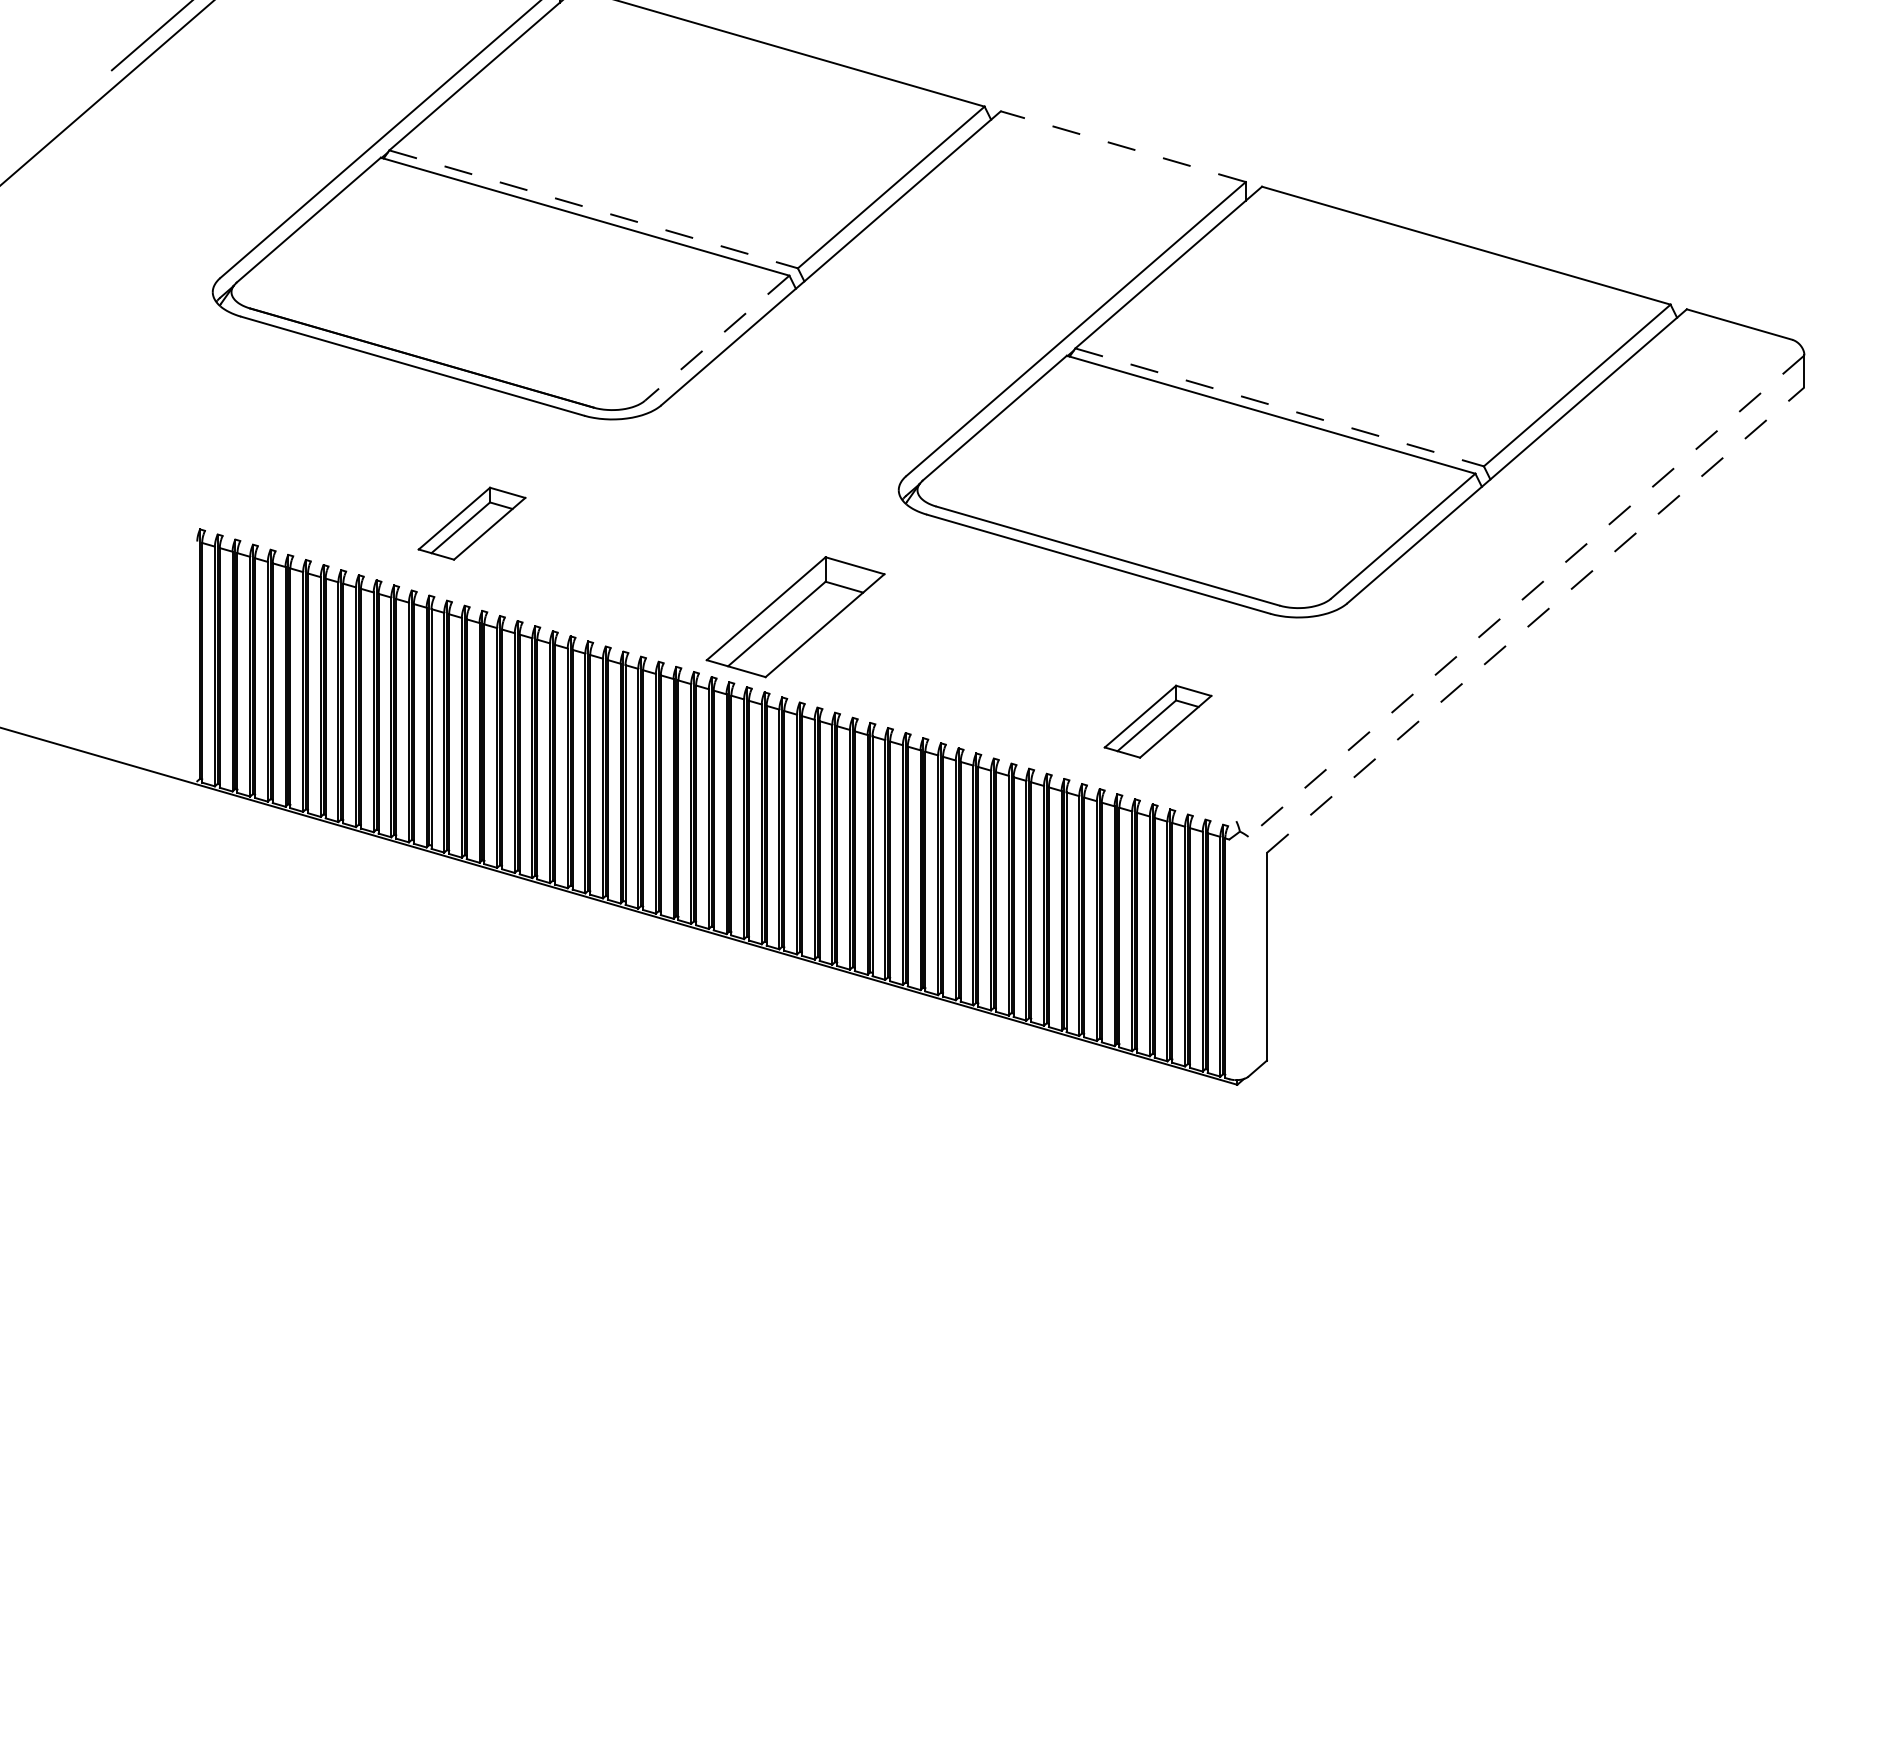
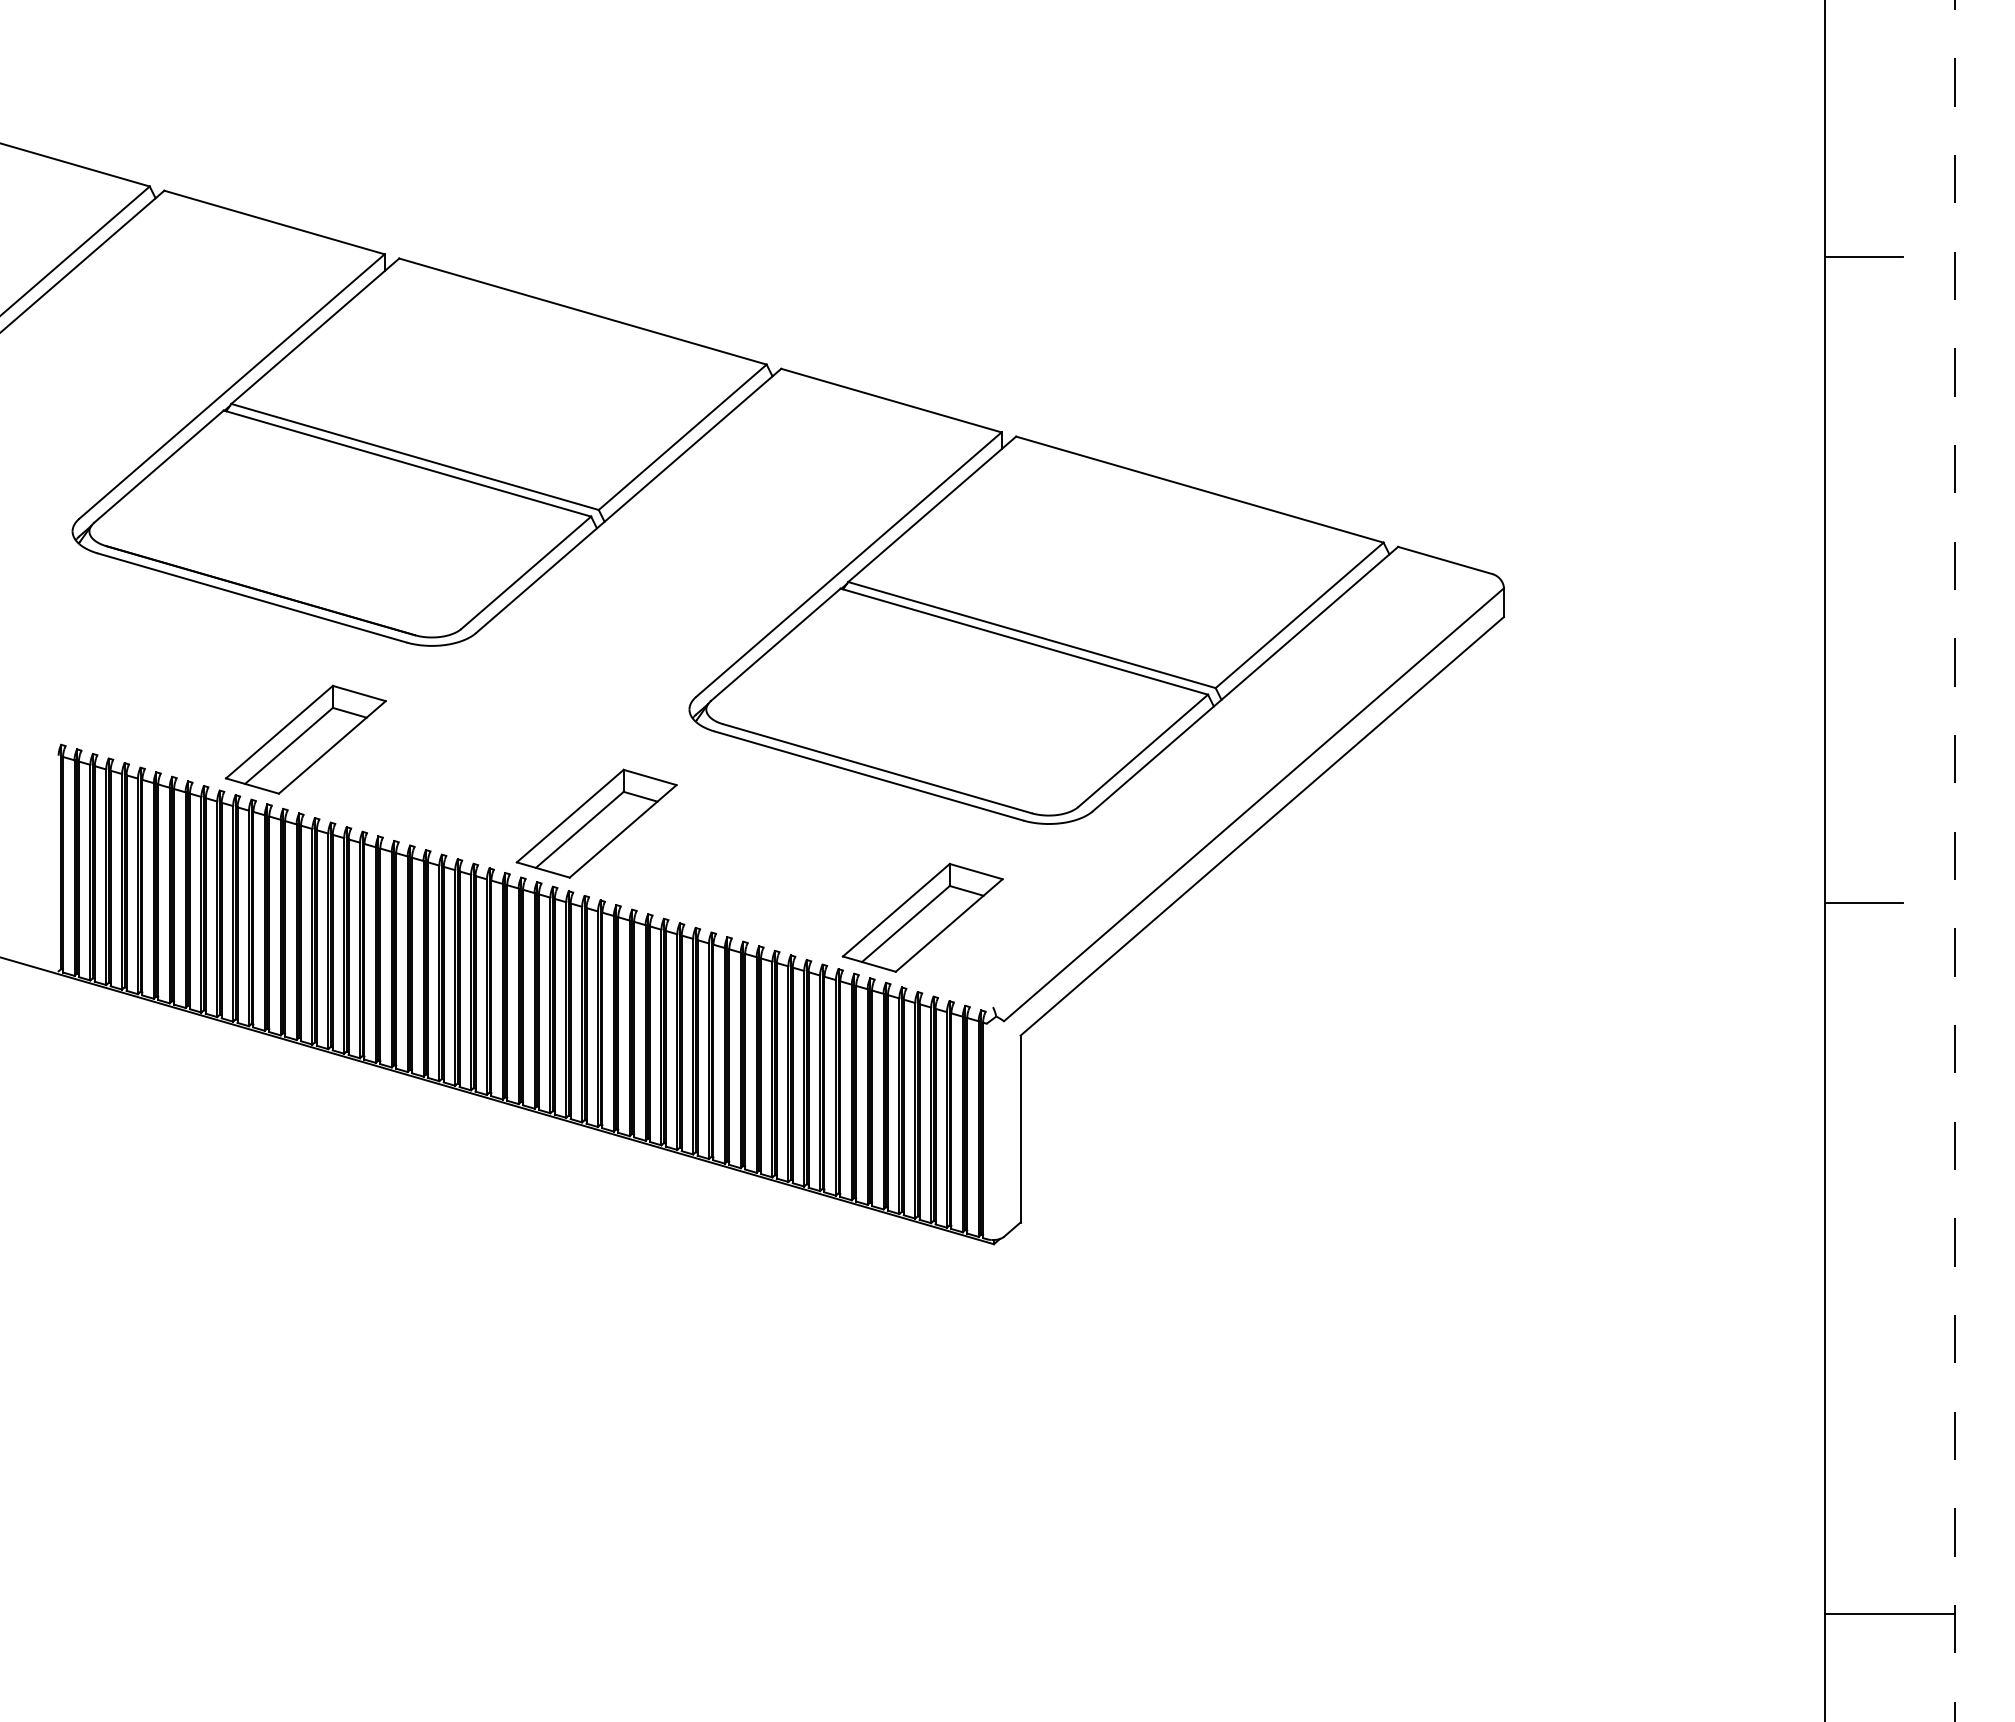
line: (1123, 146) -> (891, 400), dashed -> solid
line: (594, 209) -> (415, 457), dashed -> solid
line: (717, 337) -> (526, 572), dashed -> solid
line: (1280, 407) -> (1032, 635), dashed -> solid
part: (471, 523) -> (305, 739), size x1.67
line: (1525, 595) -> (1253, 804), dashed -> solid
line: (1535, 620) -> (1262, 826), dashed -> solid
part: (1157, 721) -> (922, 917), size x1.67

